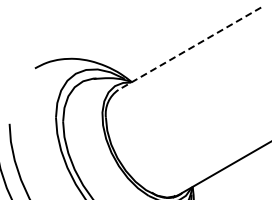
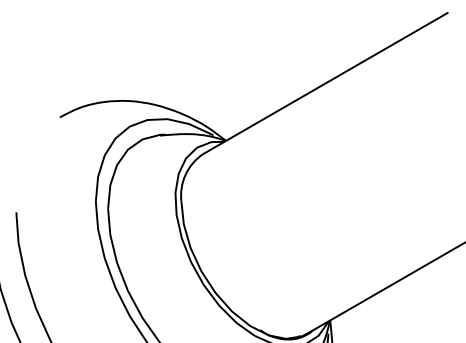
line: (189, 48) -> (324, 83), dashed -> solid

